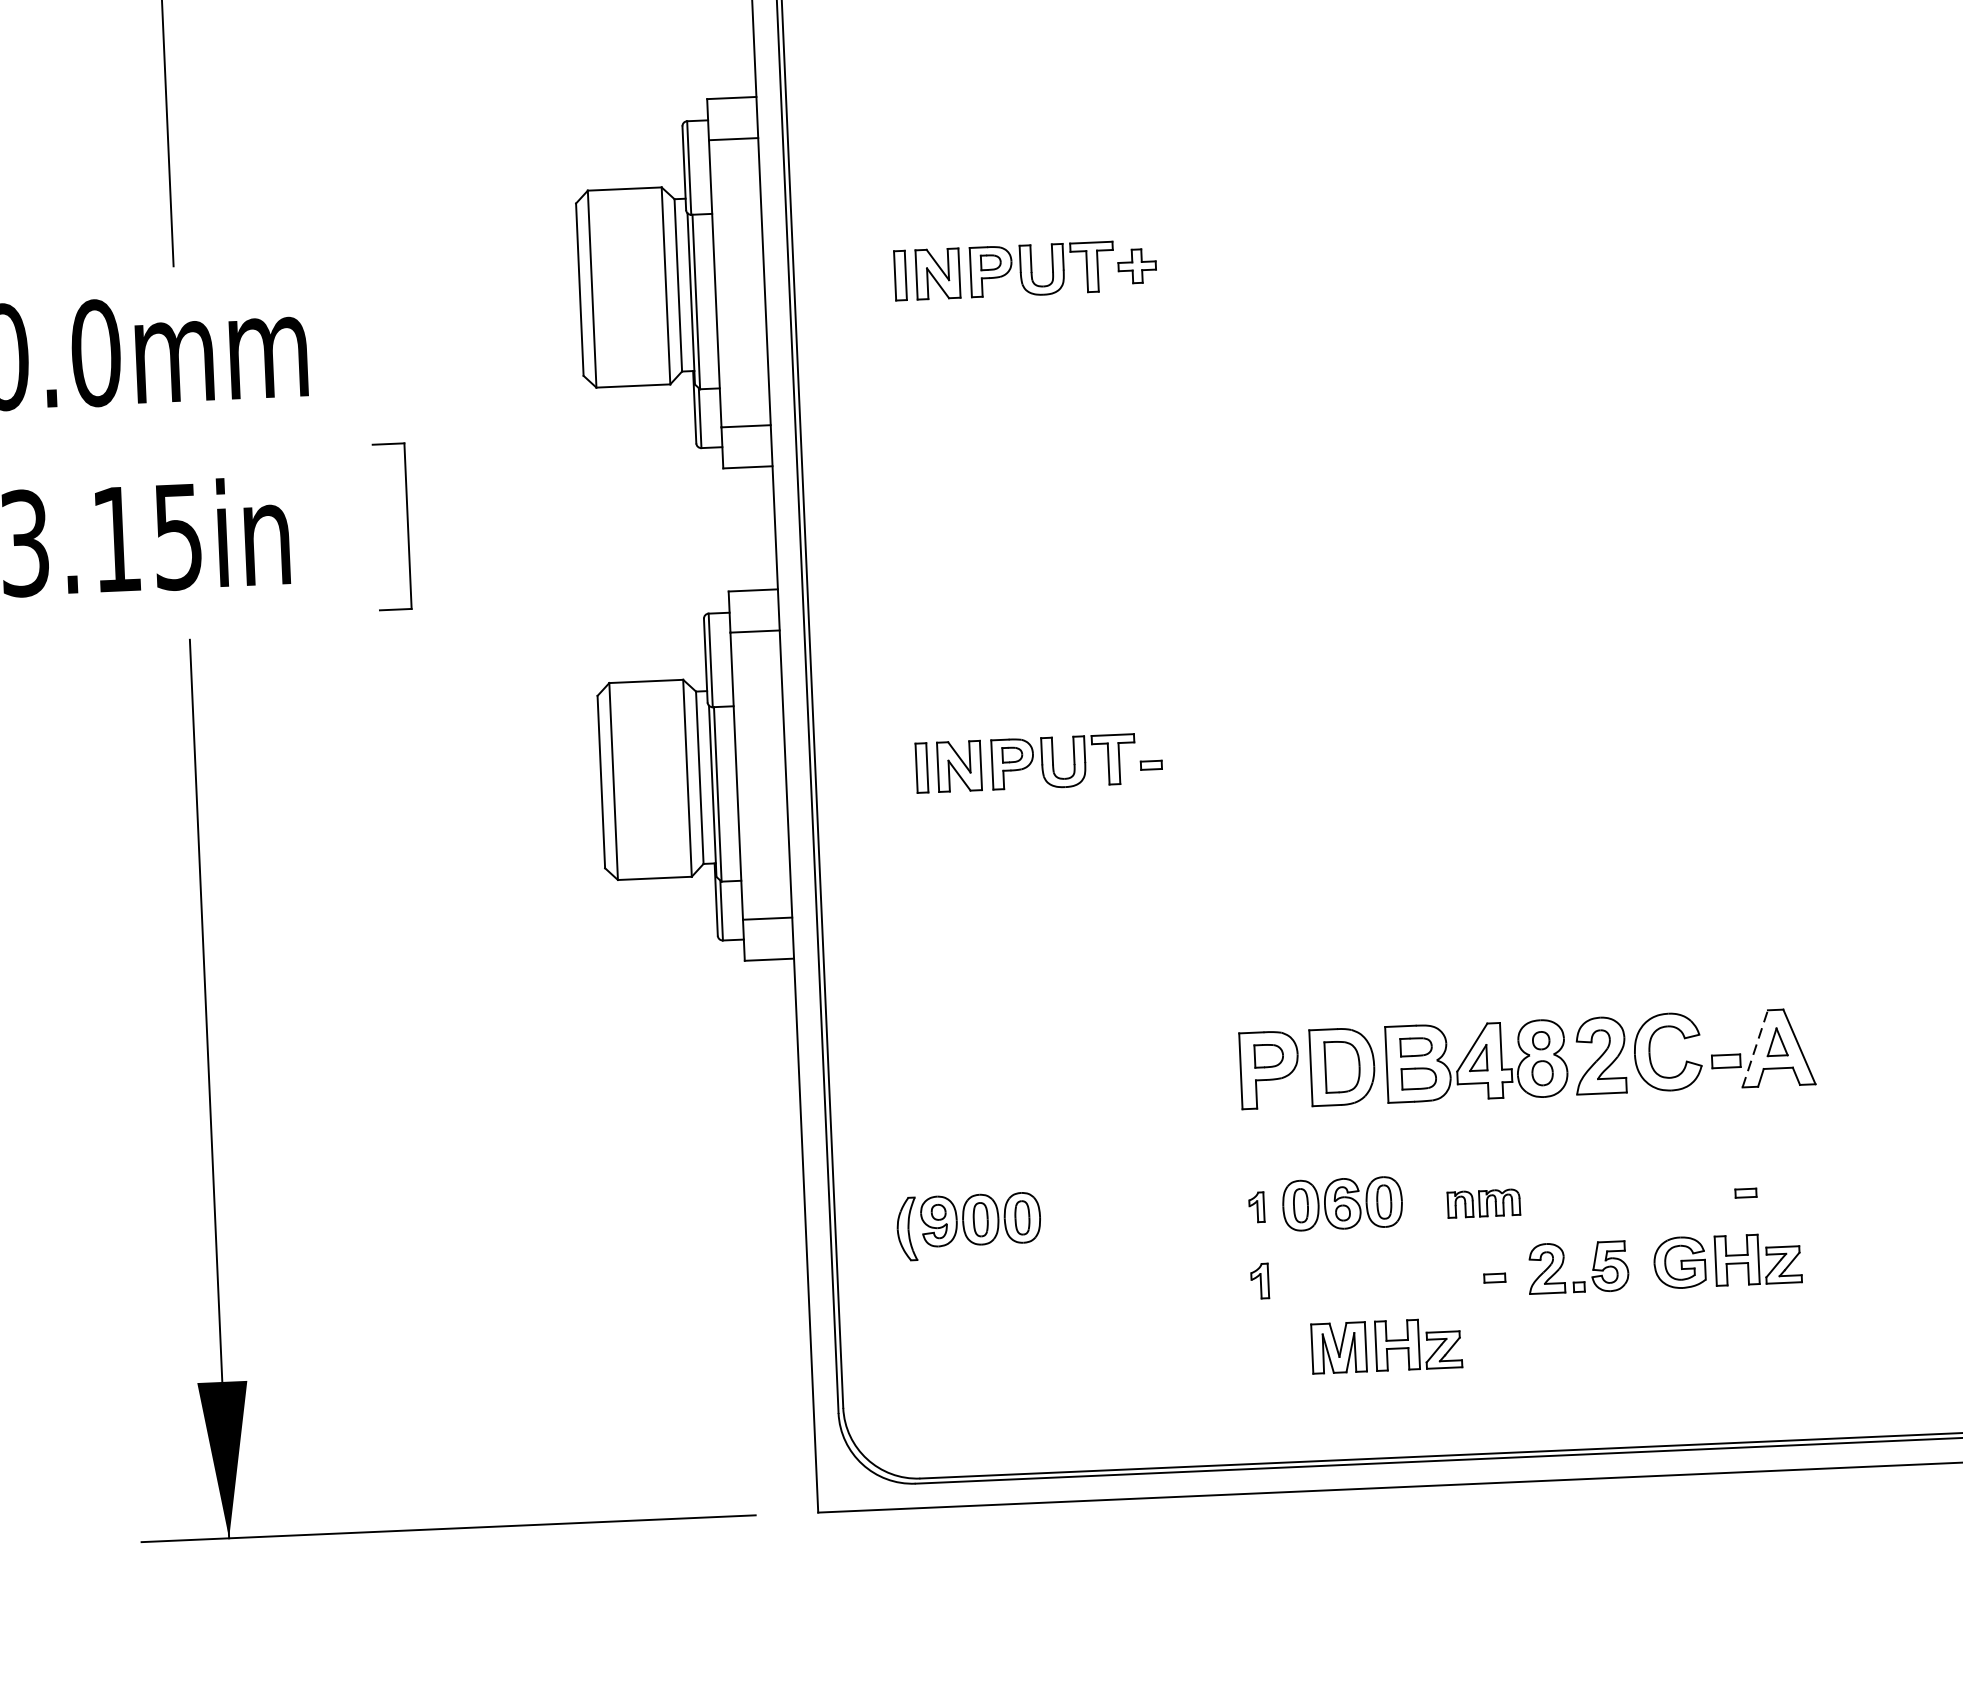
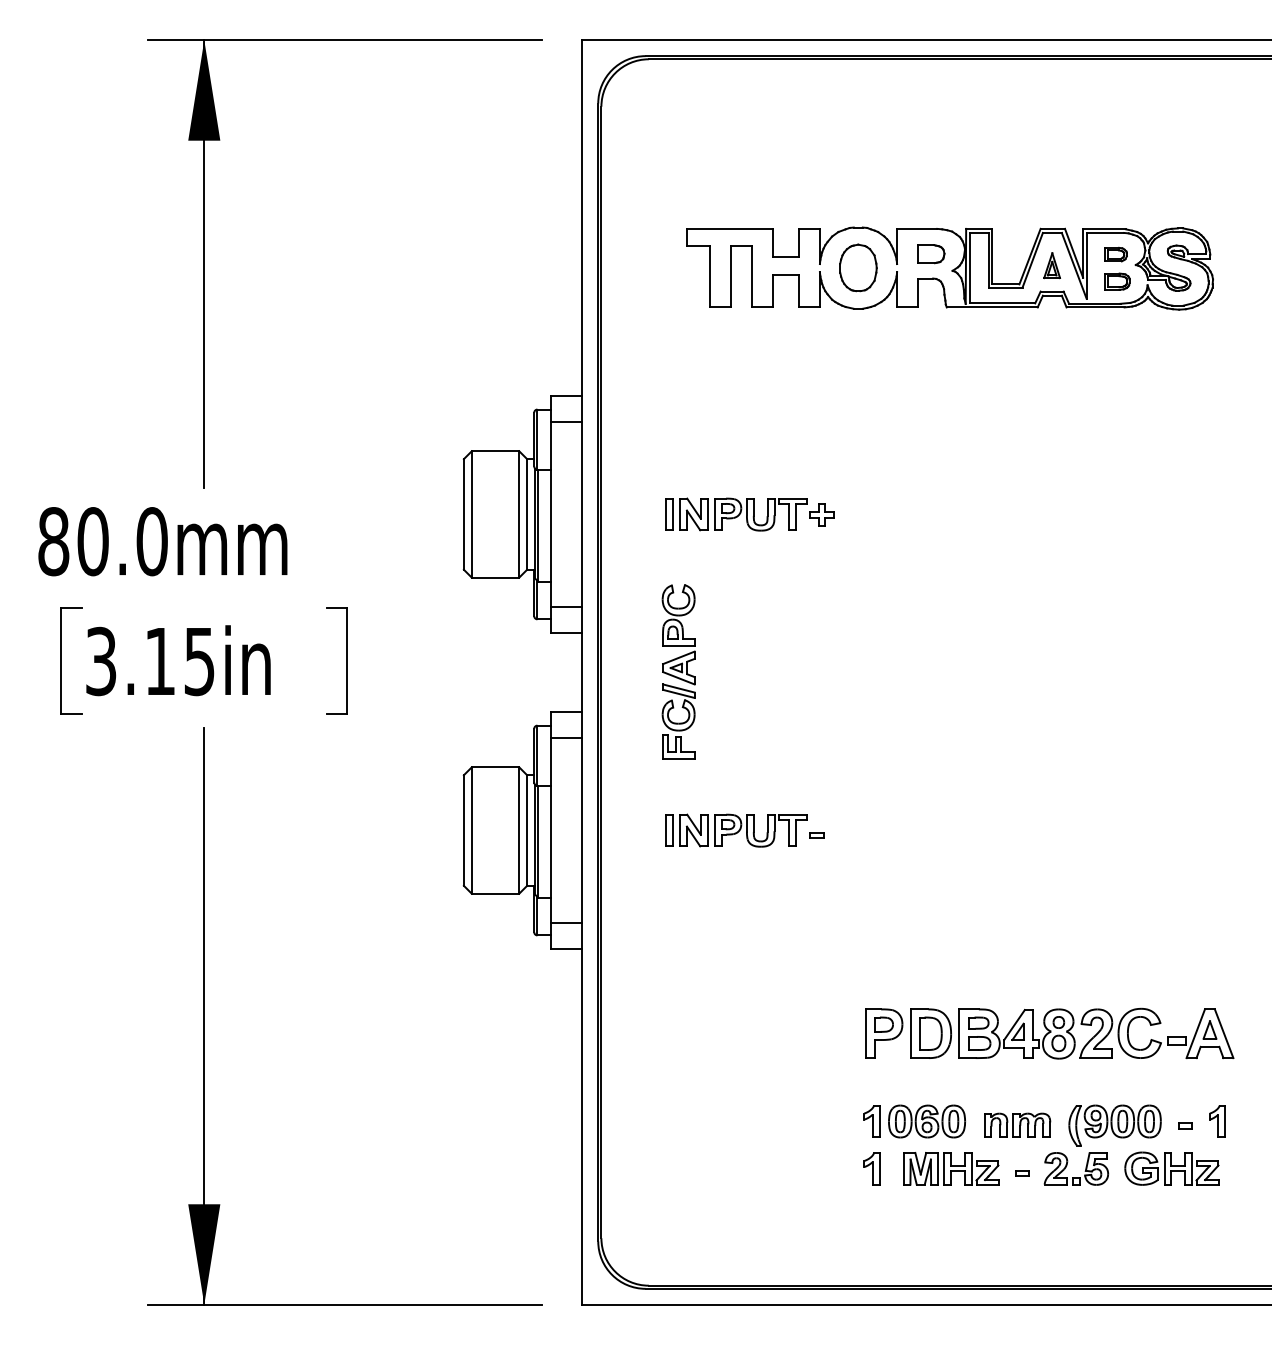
part: (924, 519) -> (678, 671), added
line: (1754, 1048) -> (1195, 1033), dashed -> solid
part: (1795, 1184) -> (1217, 1121), added
part: (1483, 1202) -> (1017, 1124), size x1.43
part: (1256, 1207) -> (871, 1121), size x1.67
part: (968, 1226) -> (1114, 1125), moved
part: (1259, 1280) -> (871, 1168), size x1.43
part: (1386, 1345) -> (951, 1168), moved

